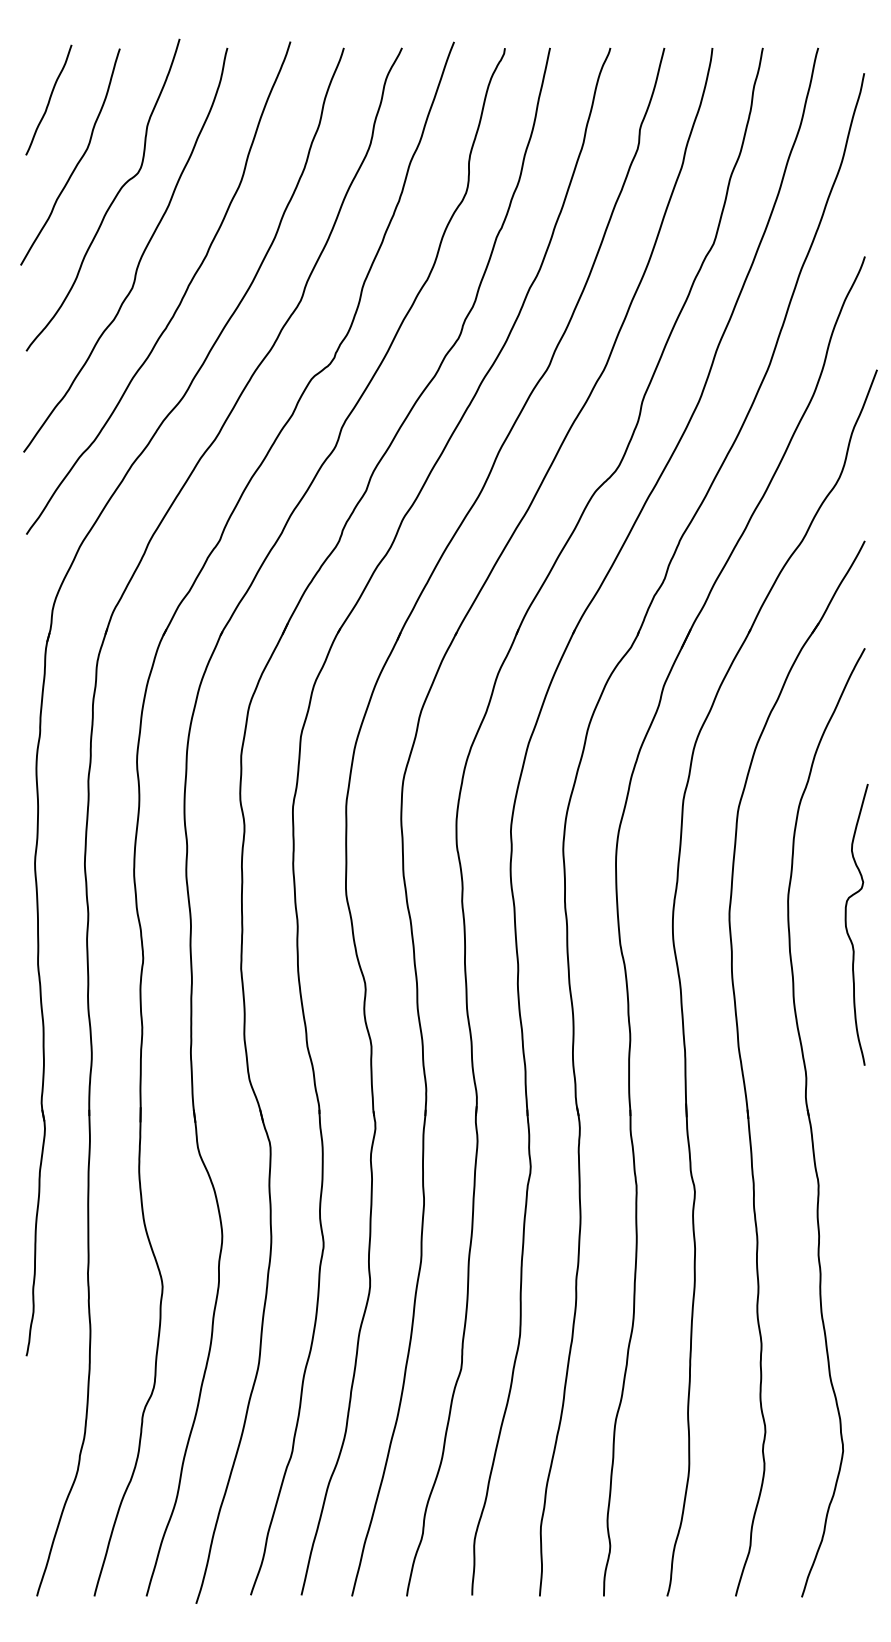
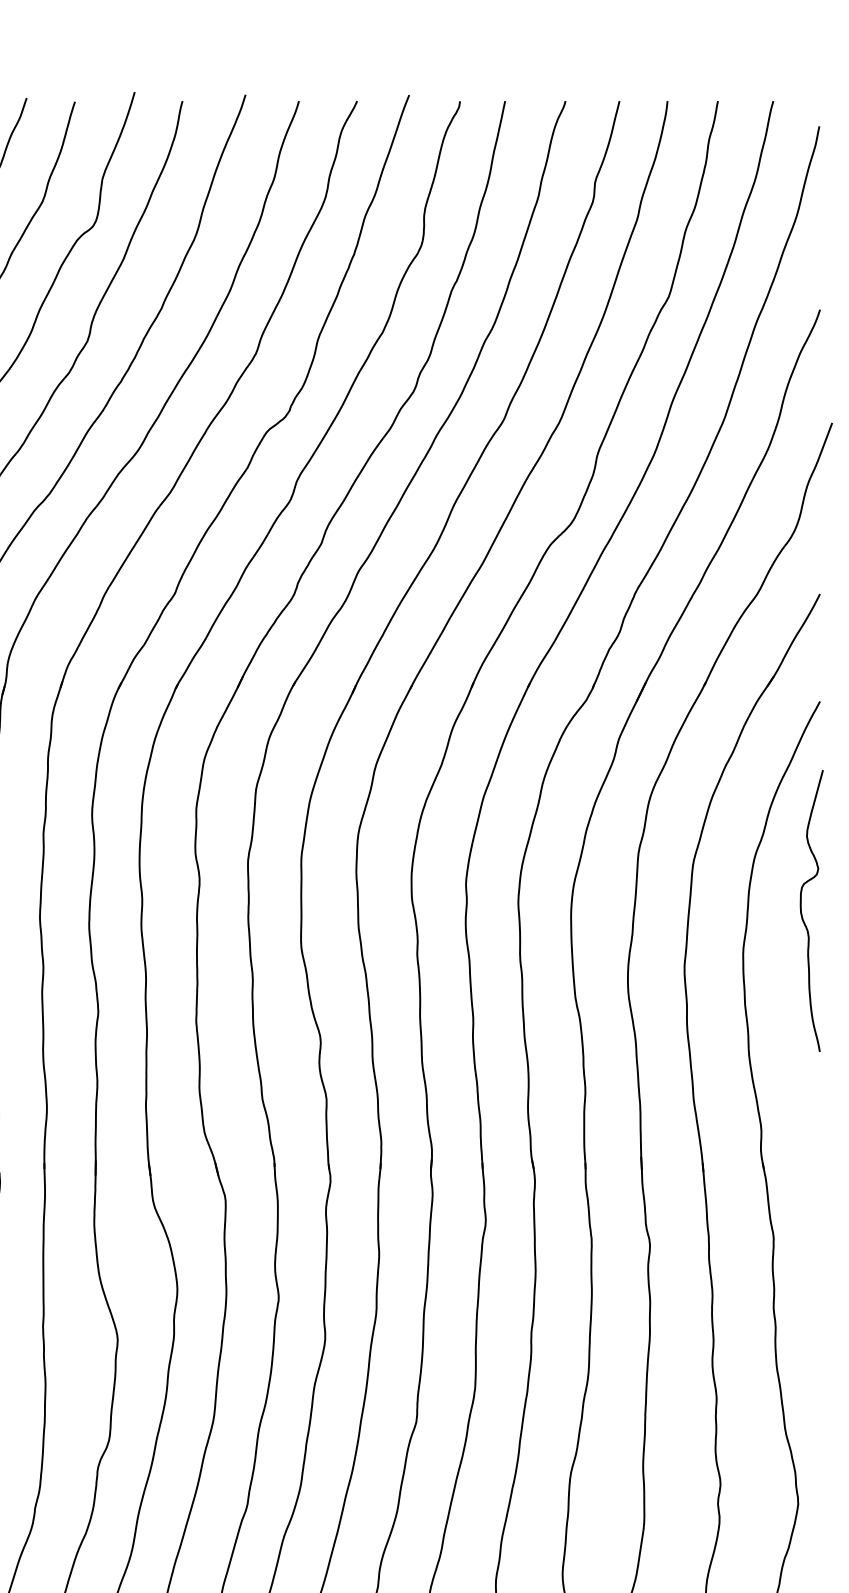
curve: (847, 927) -> (802, 913), moved

